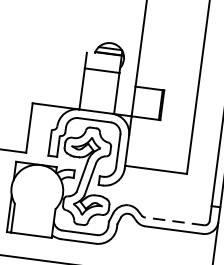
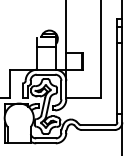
line: (173, 221) -> (97, 125), dashed -> solid

